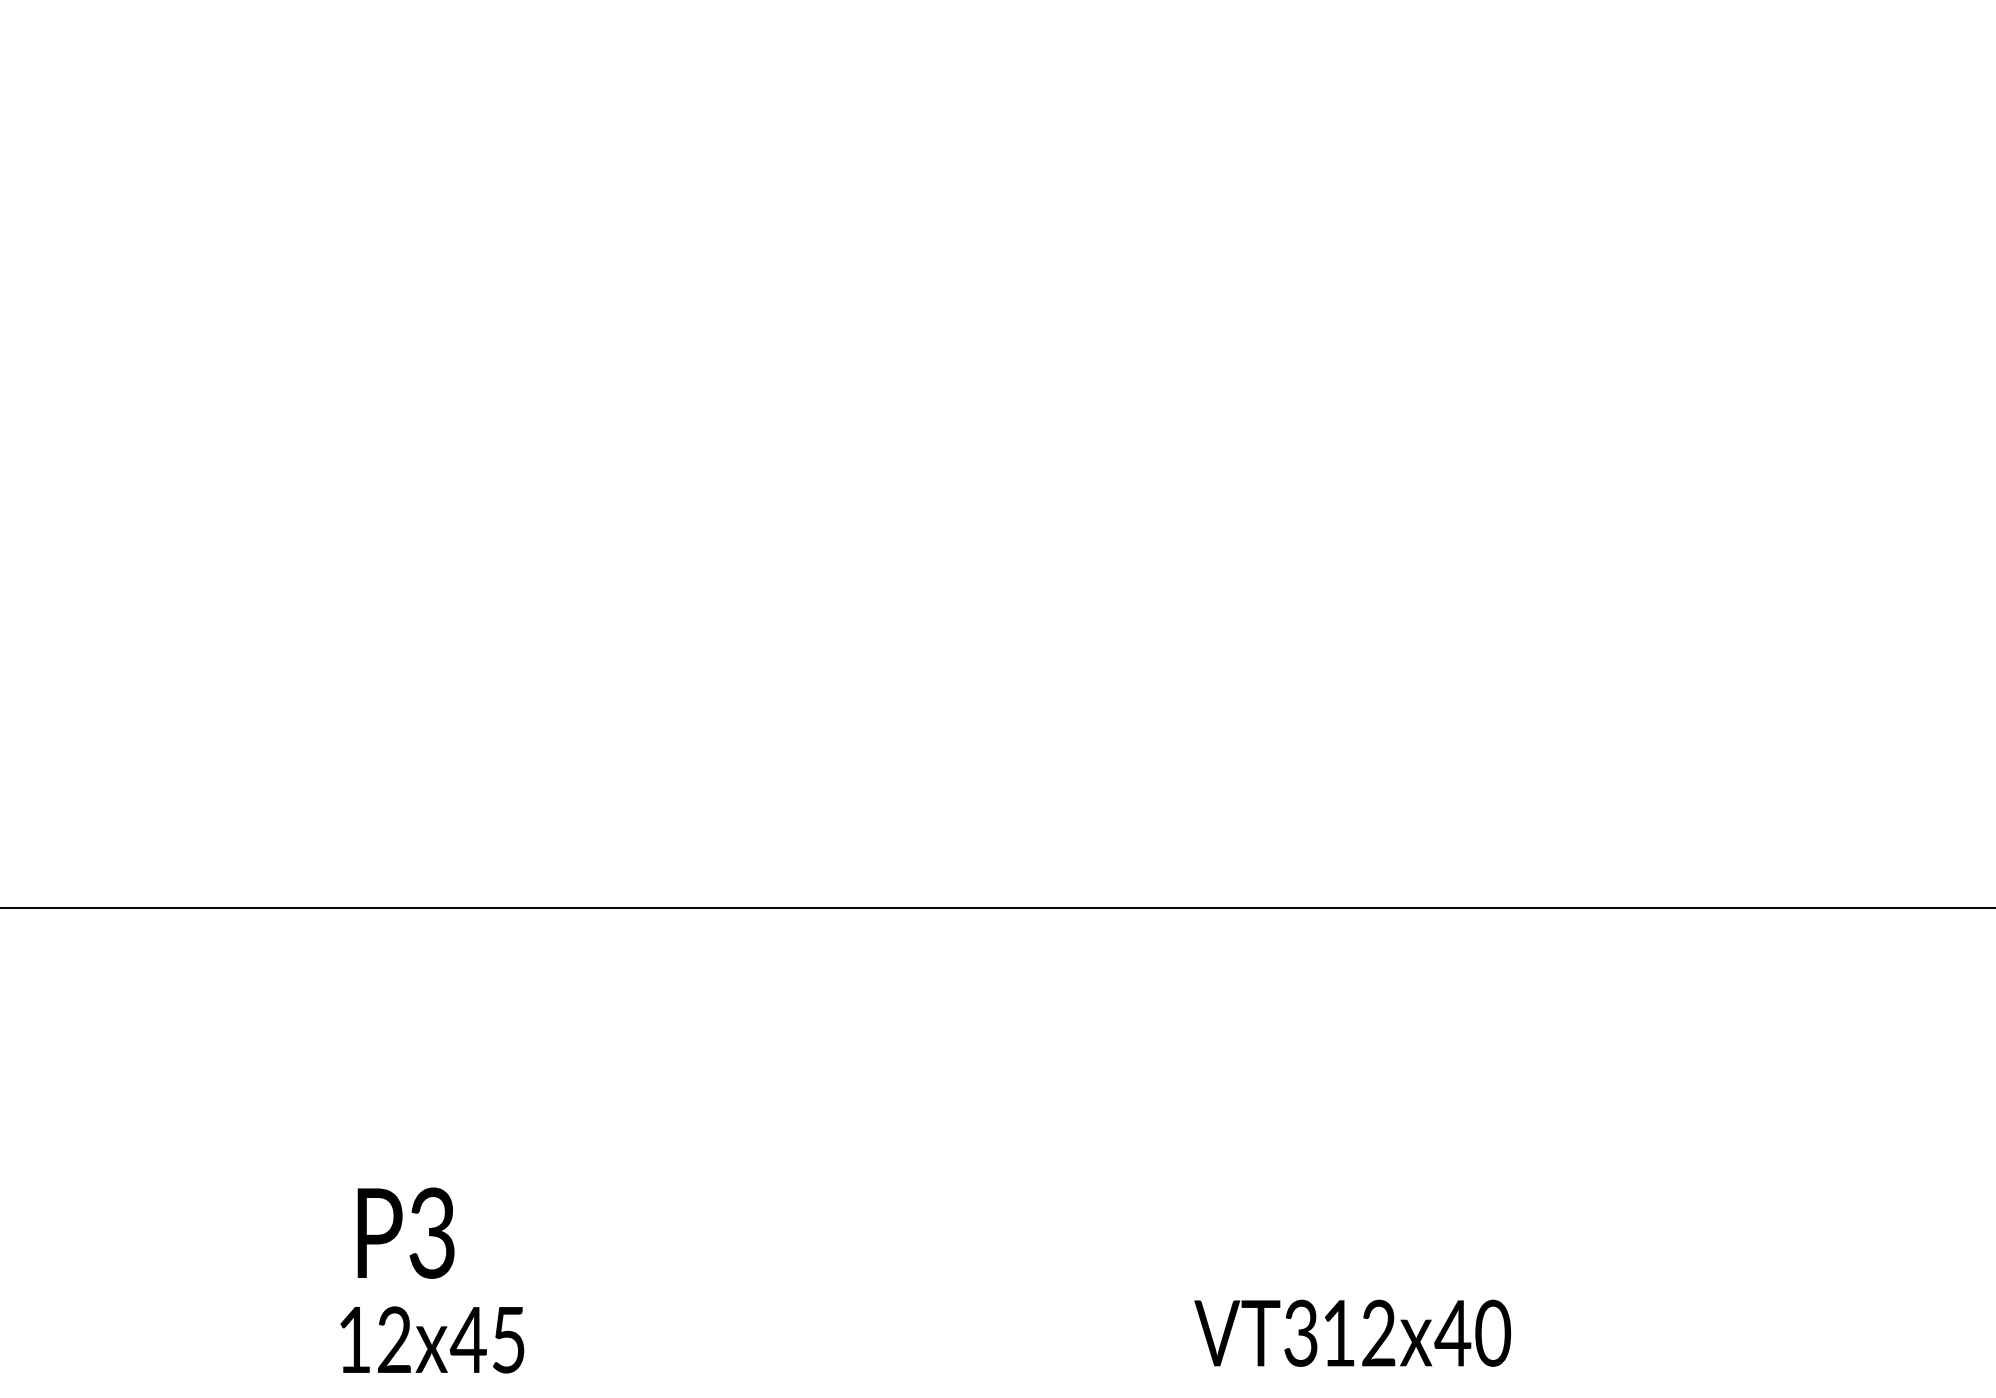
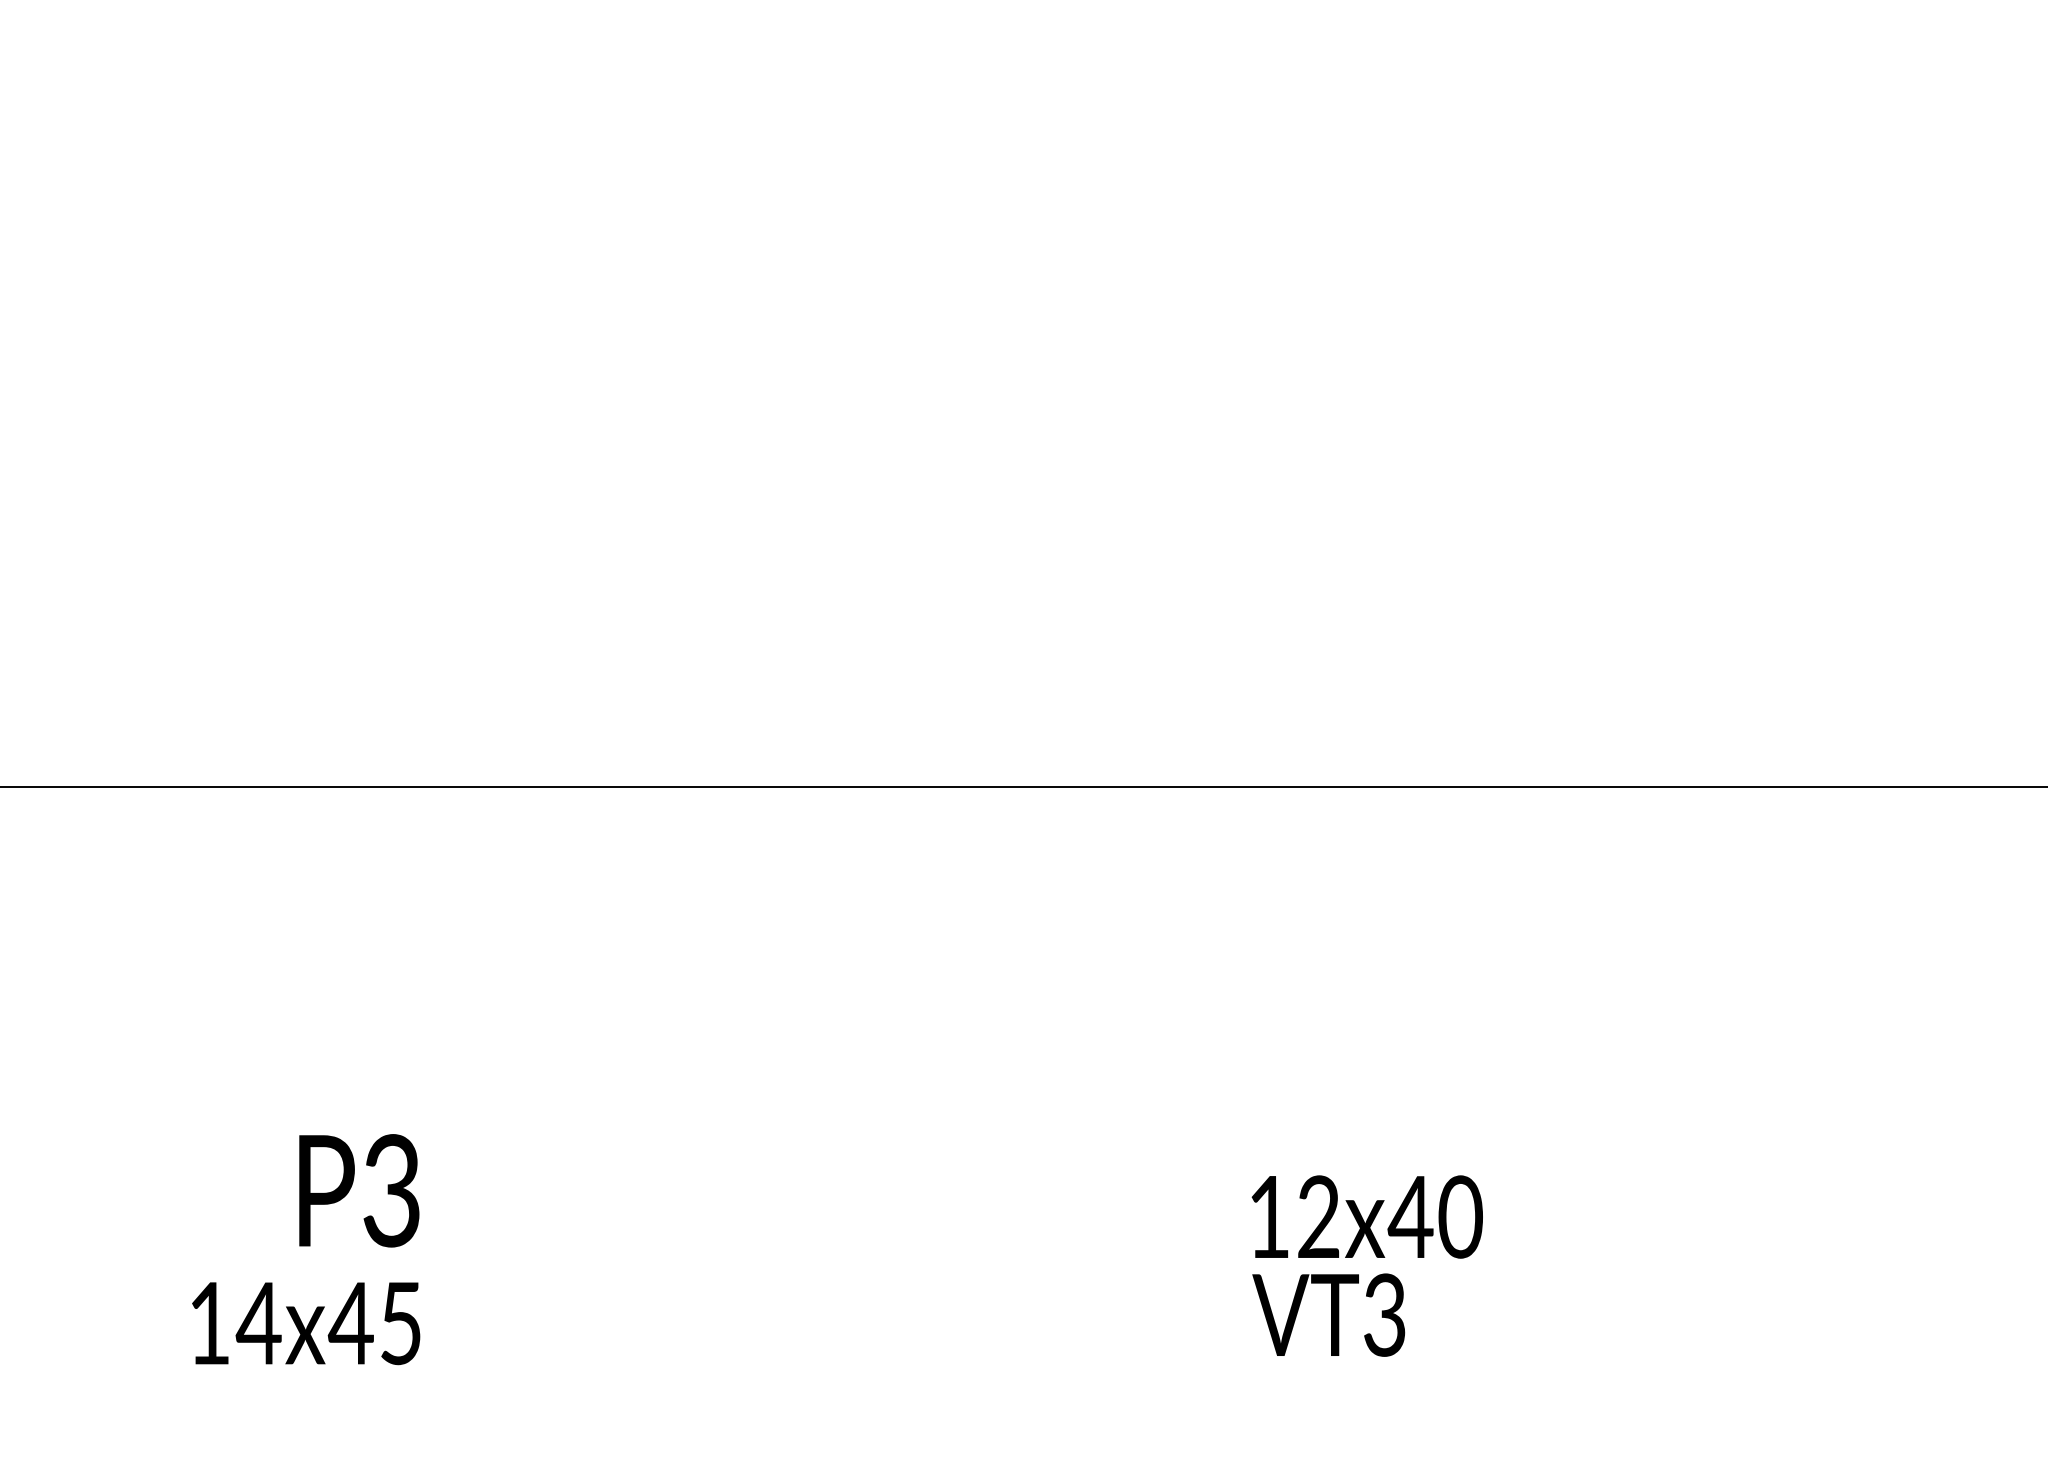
text: (405, 1232) -> (358, 1189), moved
text: (1418, 1332) -> (1368, 1216), moved
text: (393, 1339) -> (257, 1322), 12x45 -> 14x45

